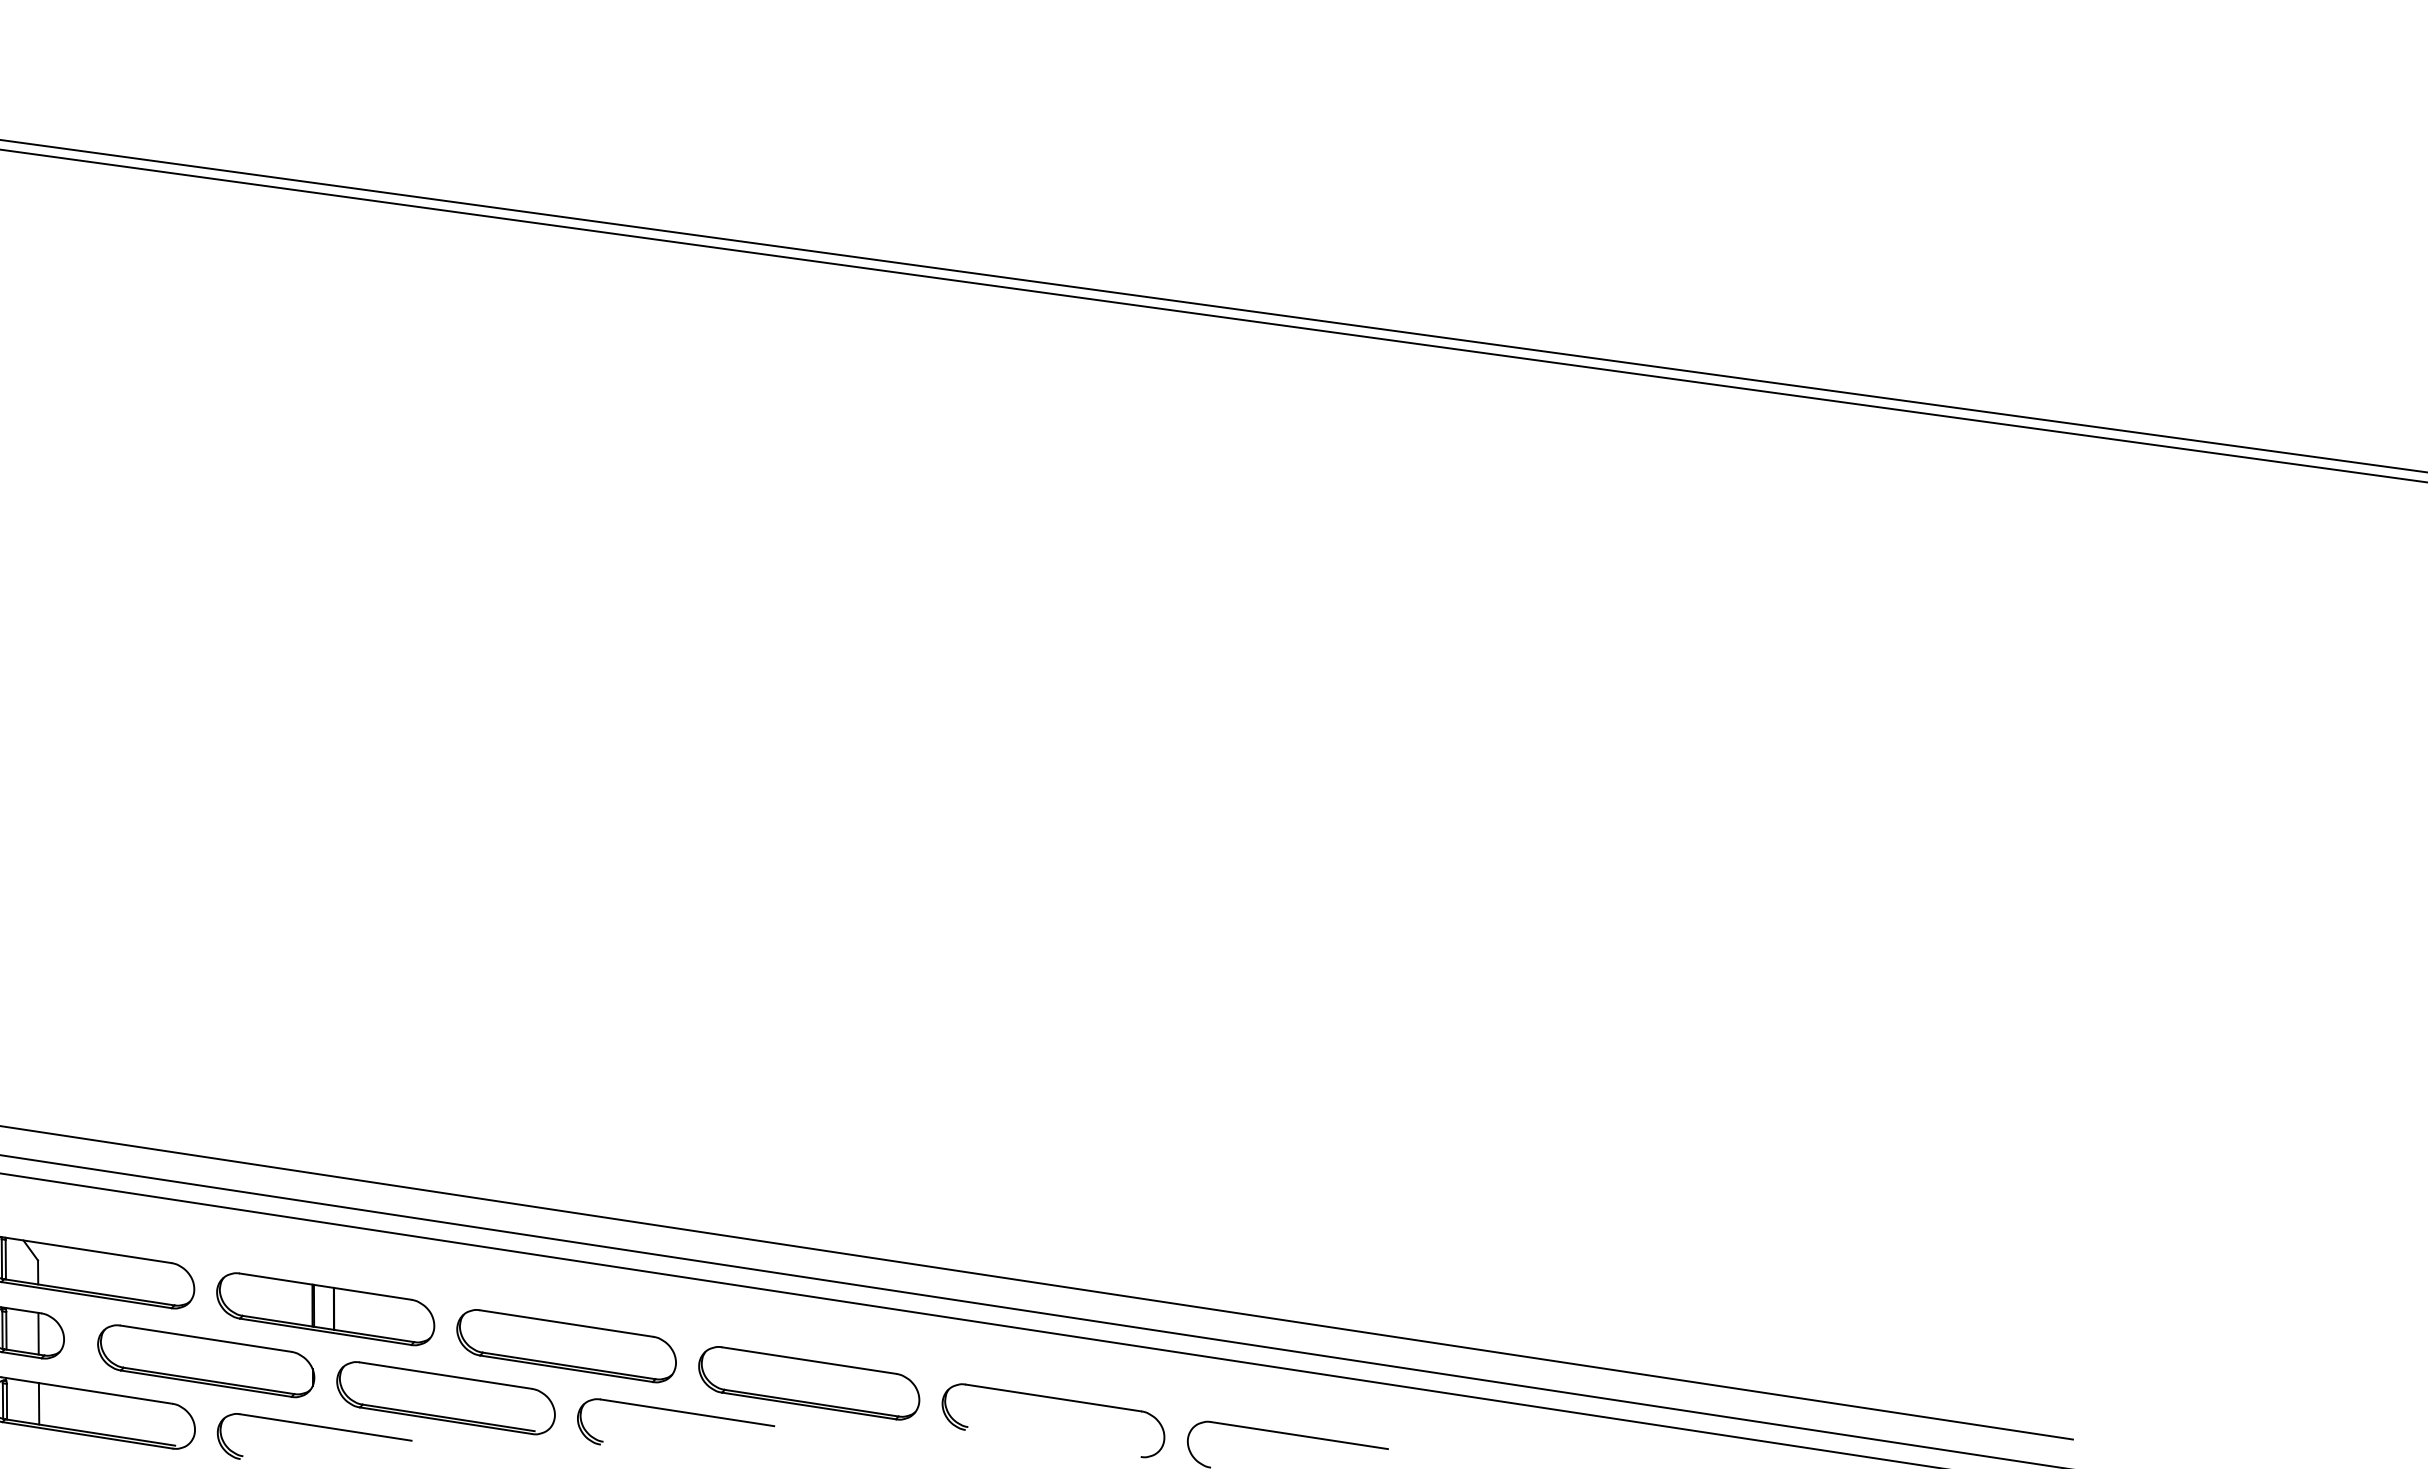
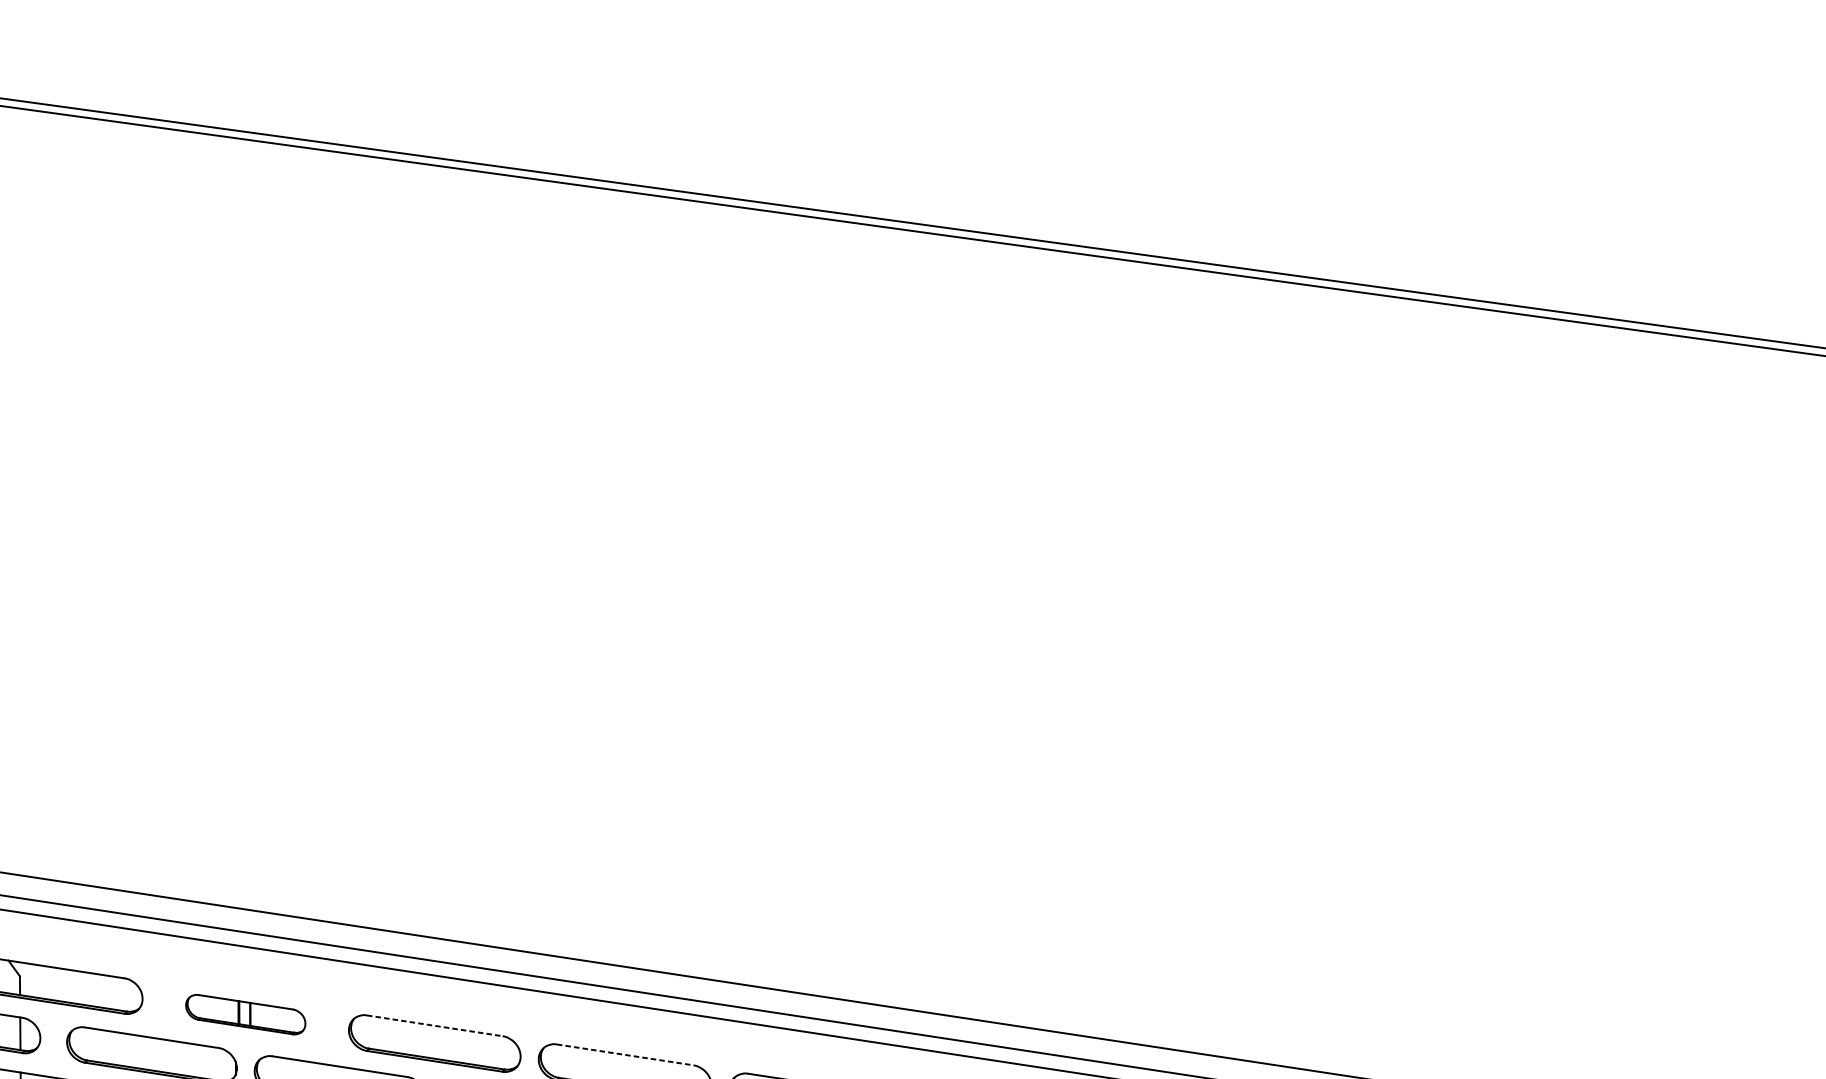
part: (325, 1309) -> (245, 1014), size x0.7
line: (567, 1323) -> (435, 1025), solid -> dashed
line: (809, 1360) -> (625, 1054), solid -> dashed

